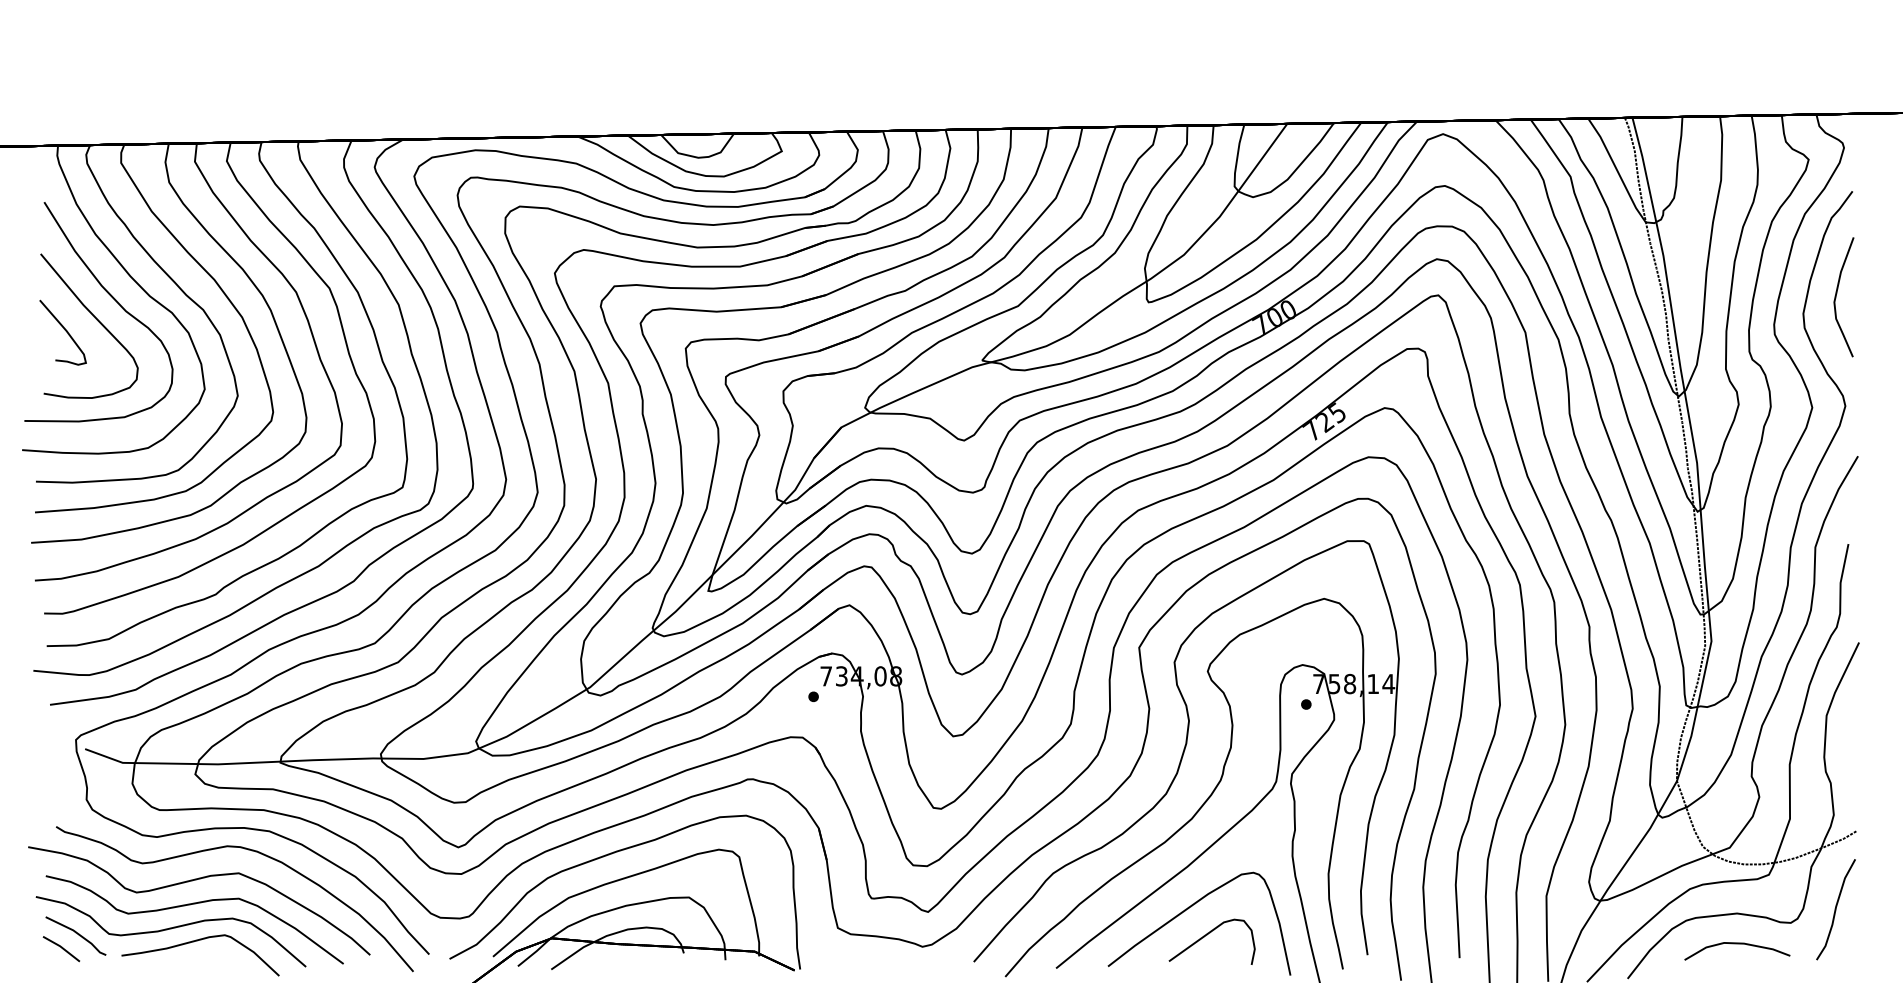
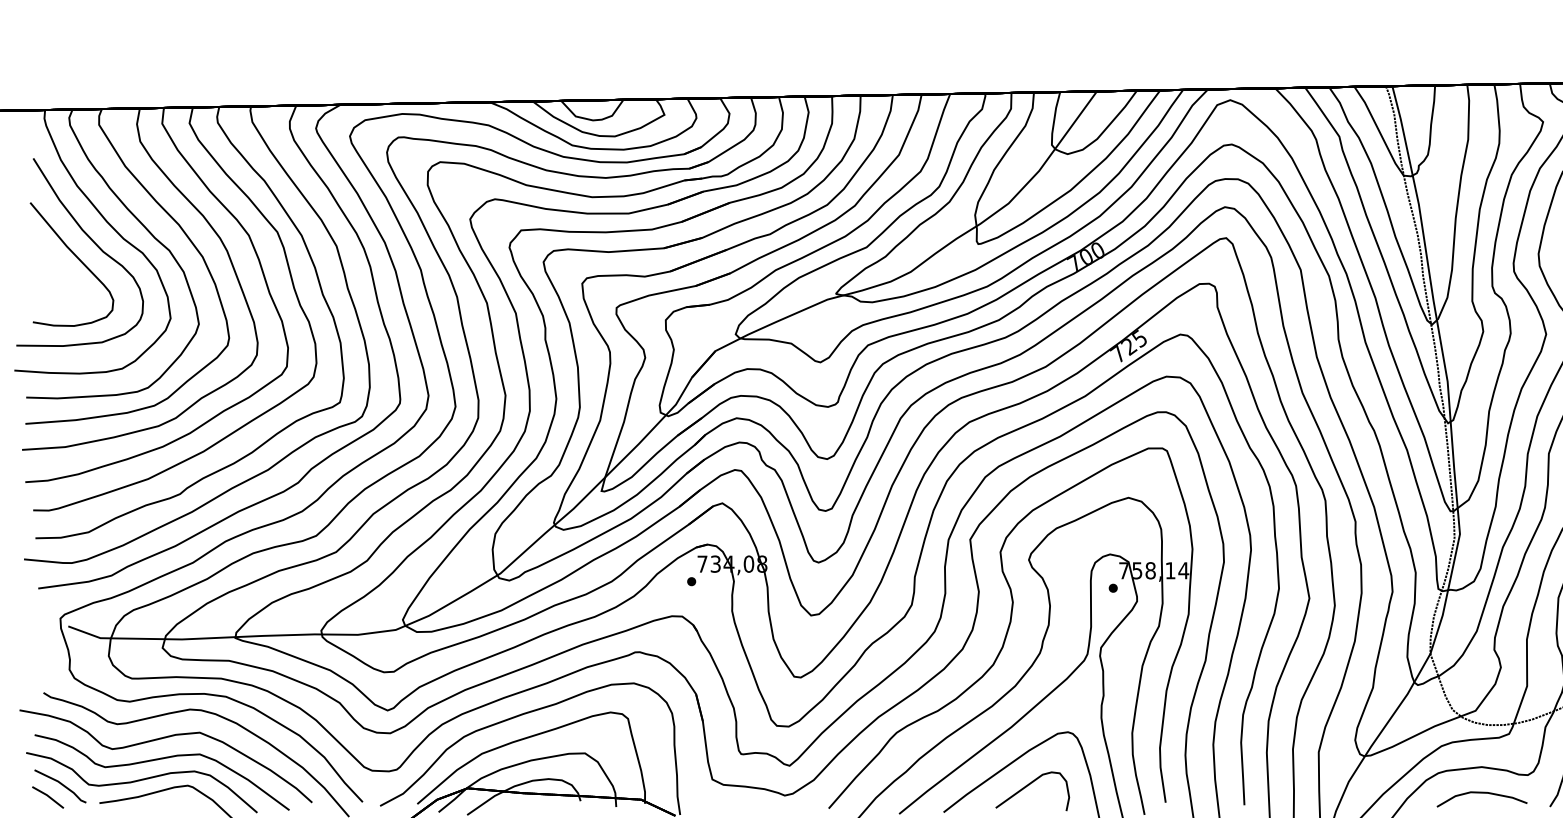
part: (62, 332) -> (48, 269), removed

